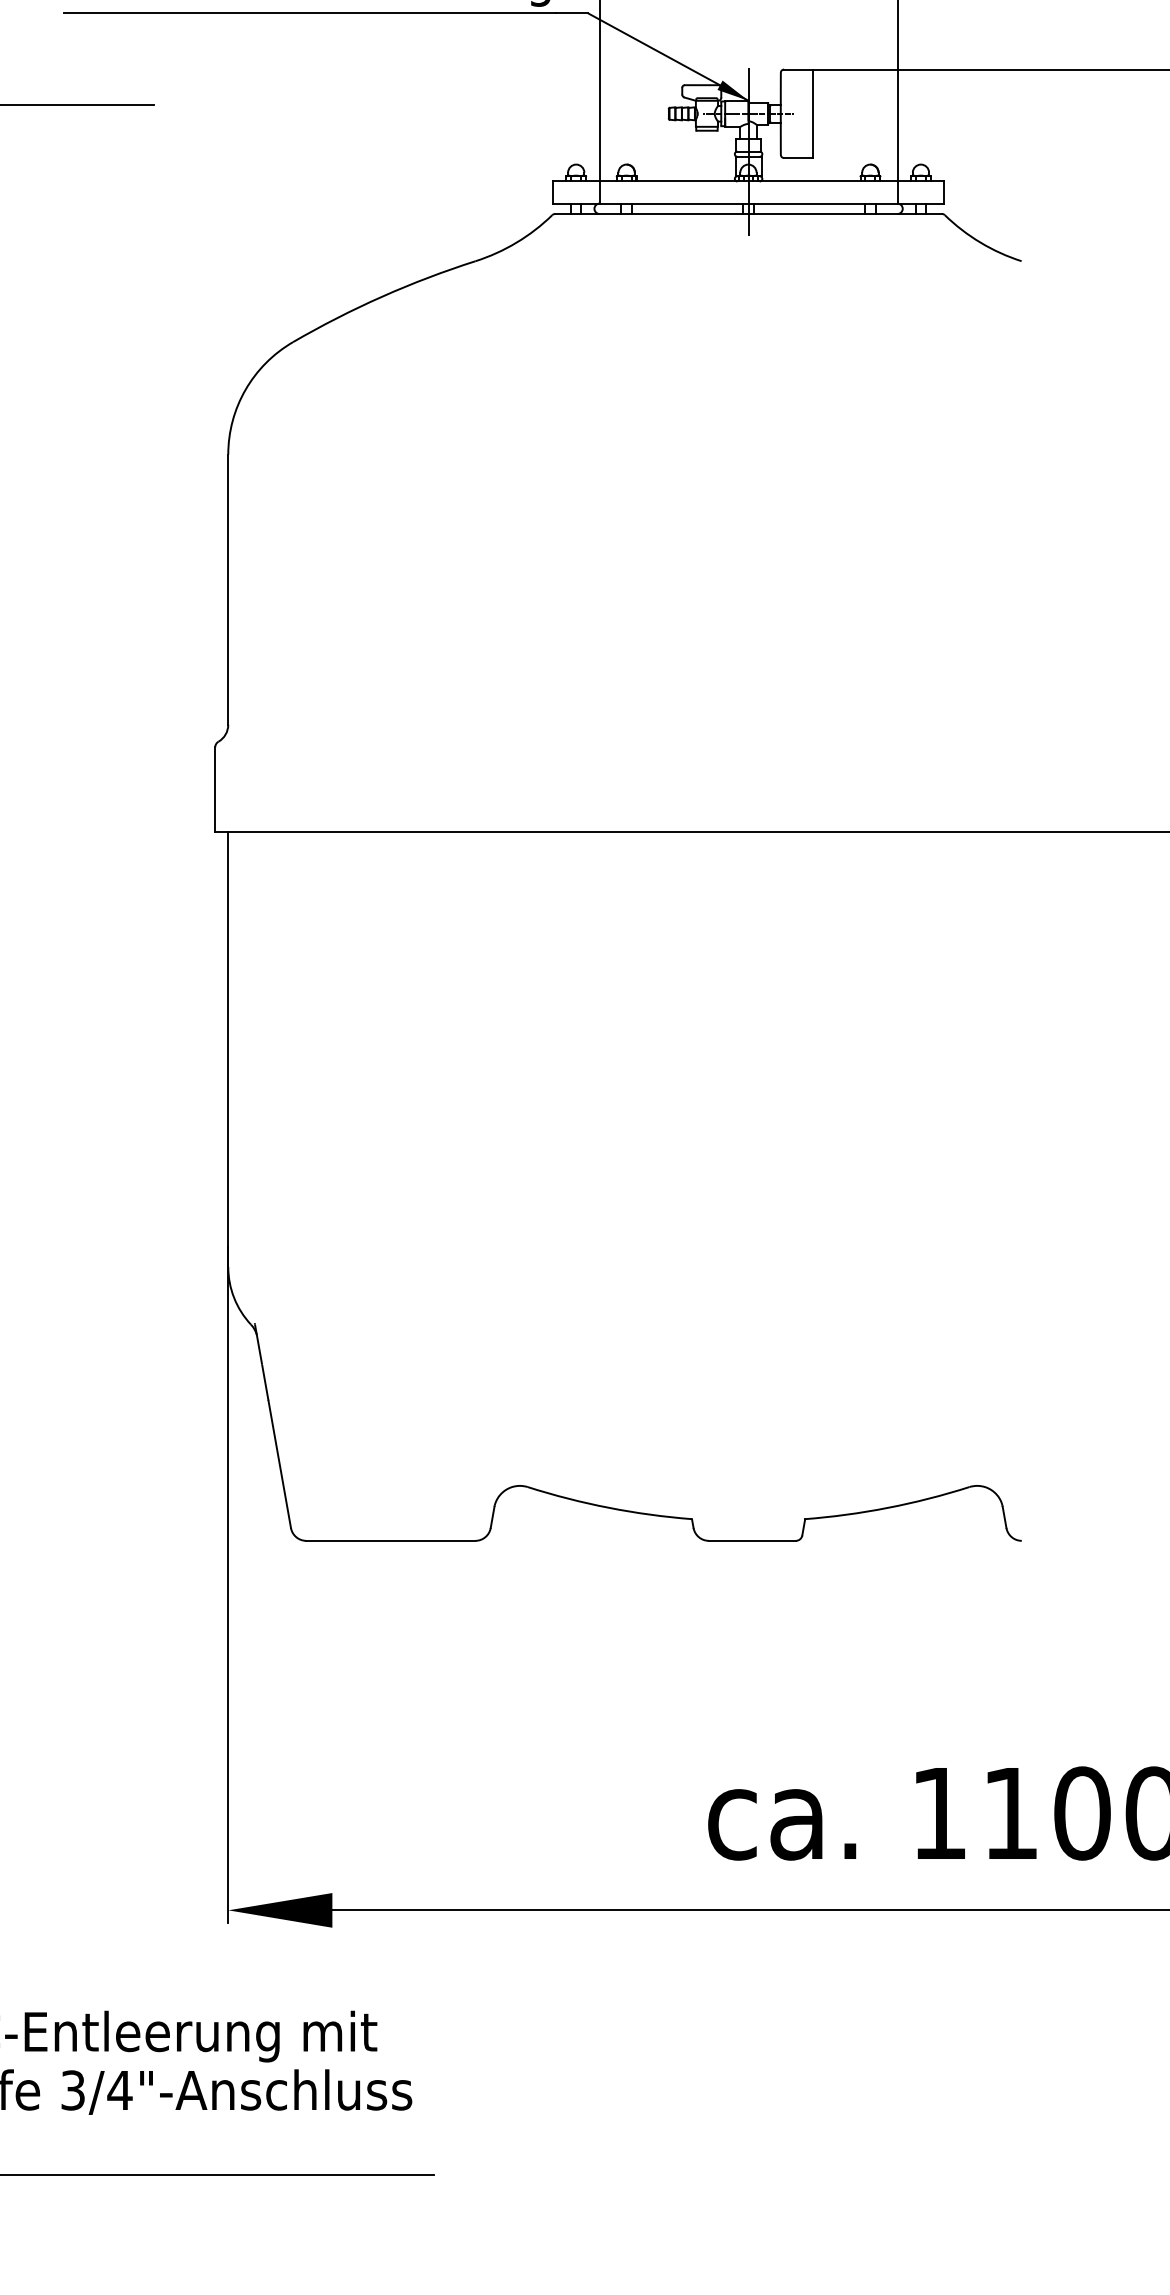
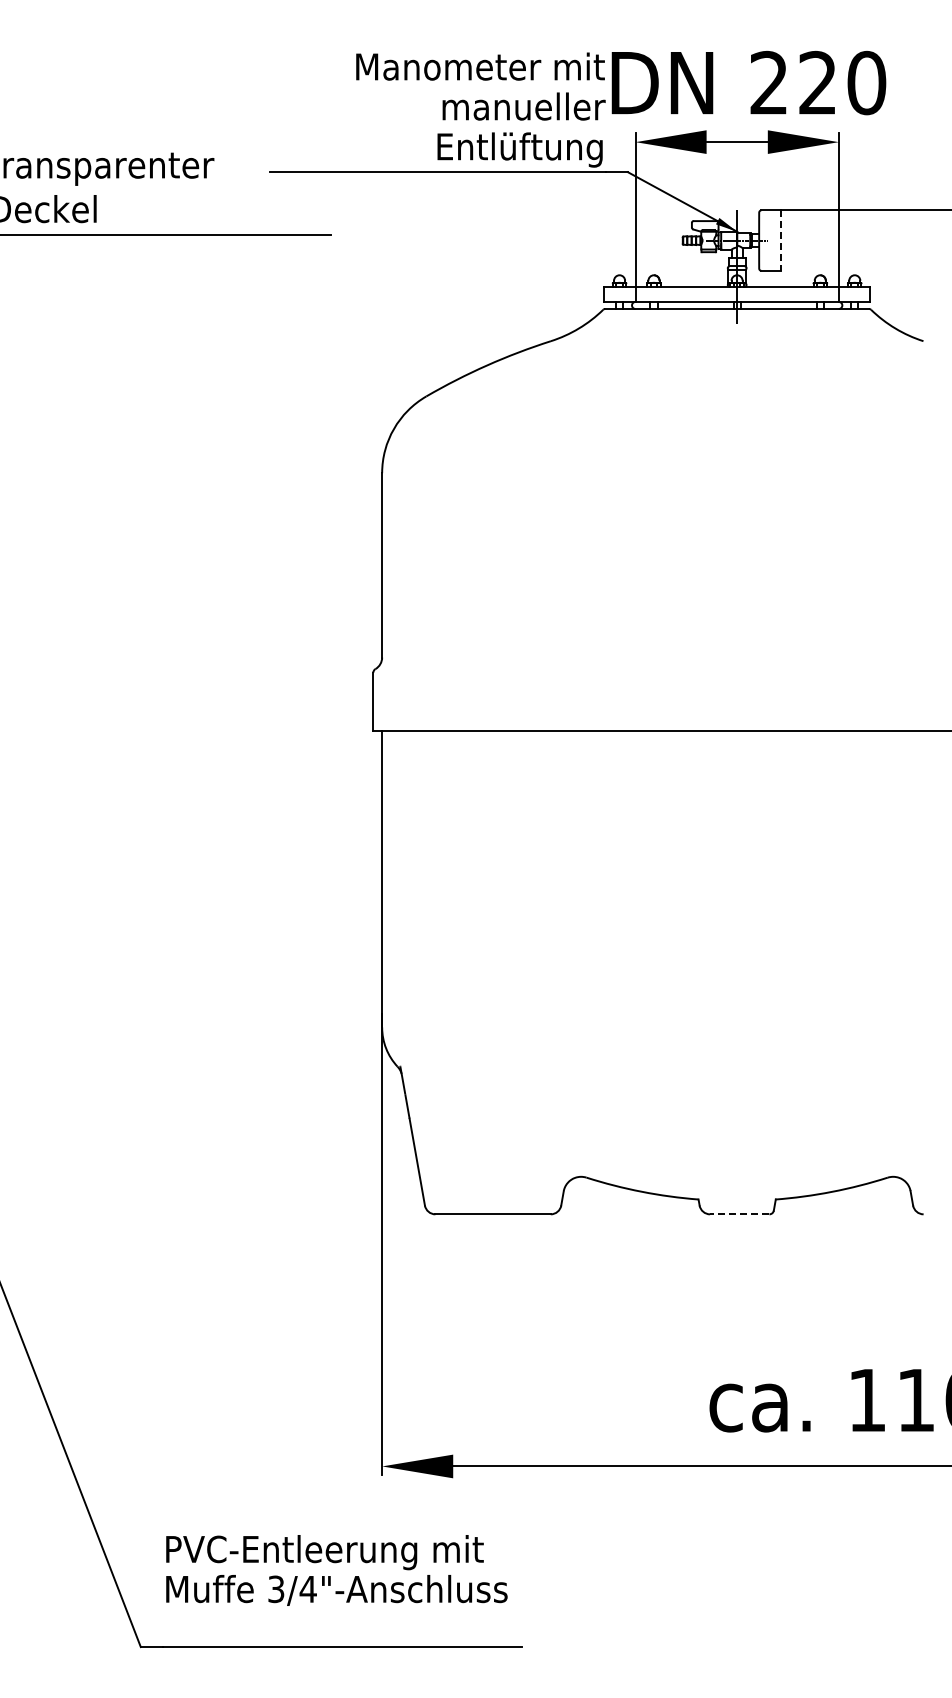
line: (813, 115) -> (781, 241), solid -> dashed
line: (751, 1541) -> (739, 1214), solid -> dashed

